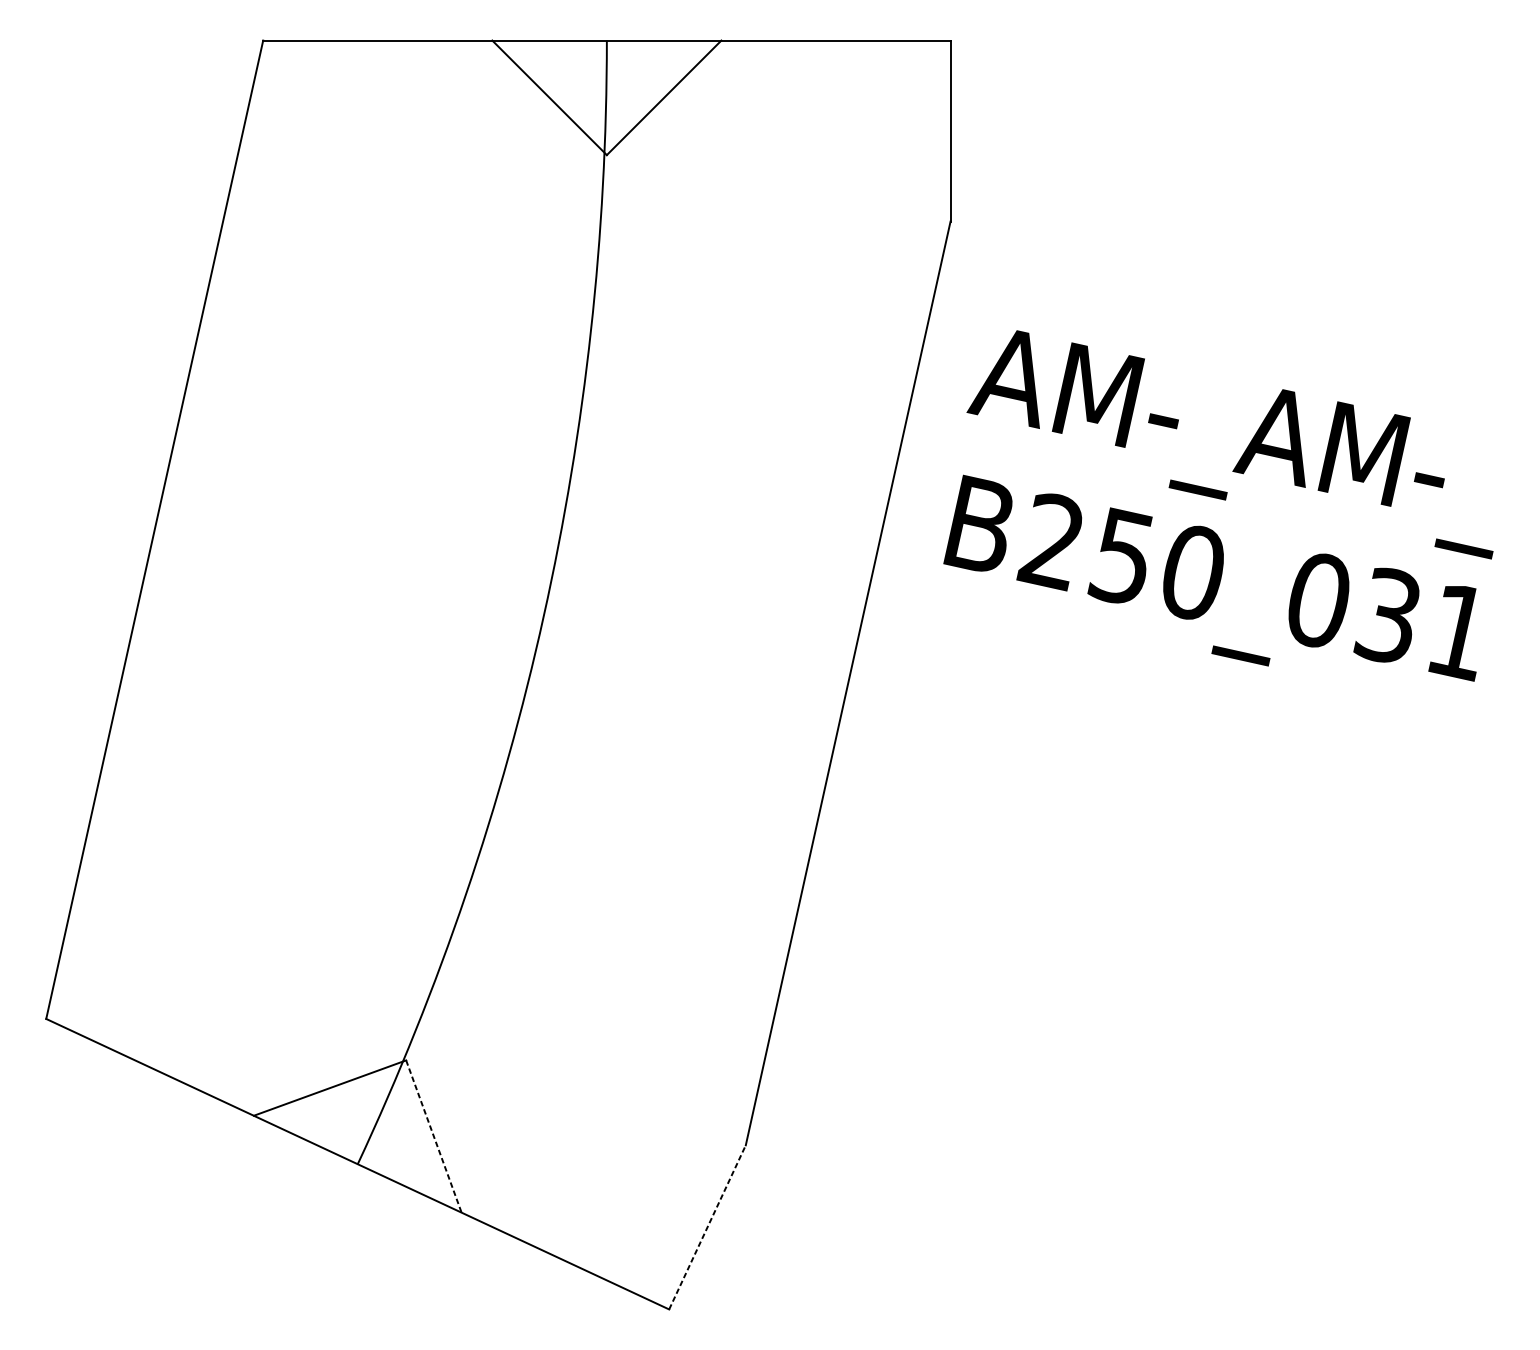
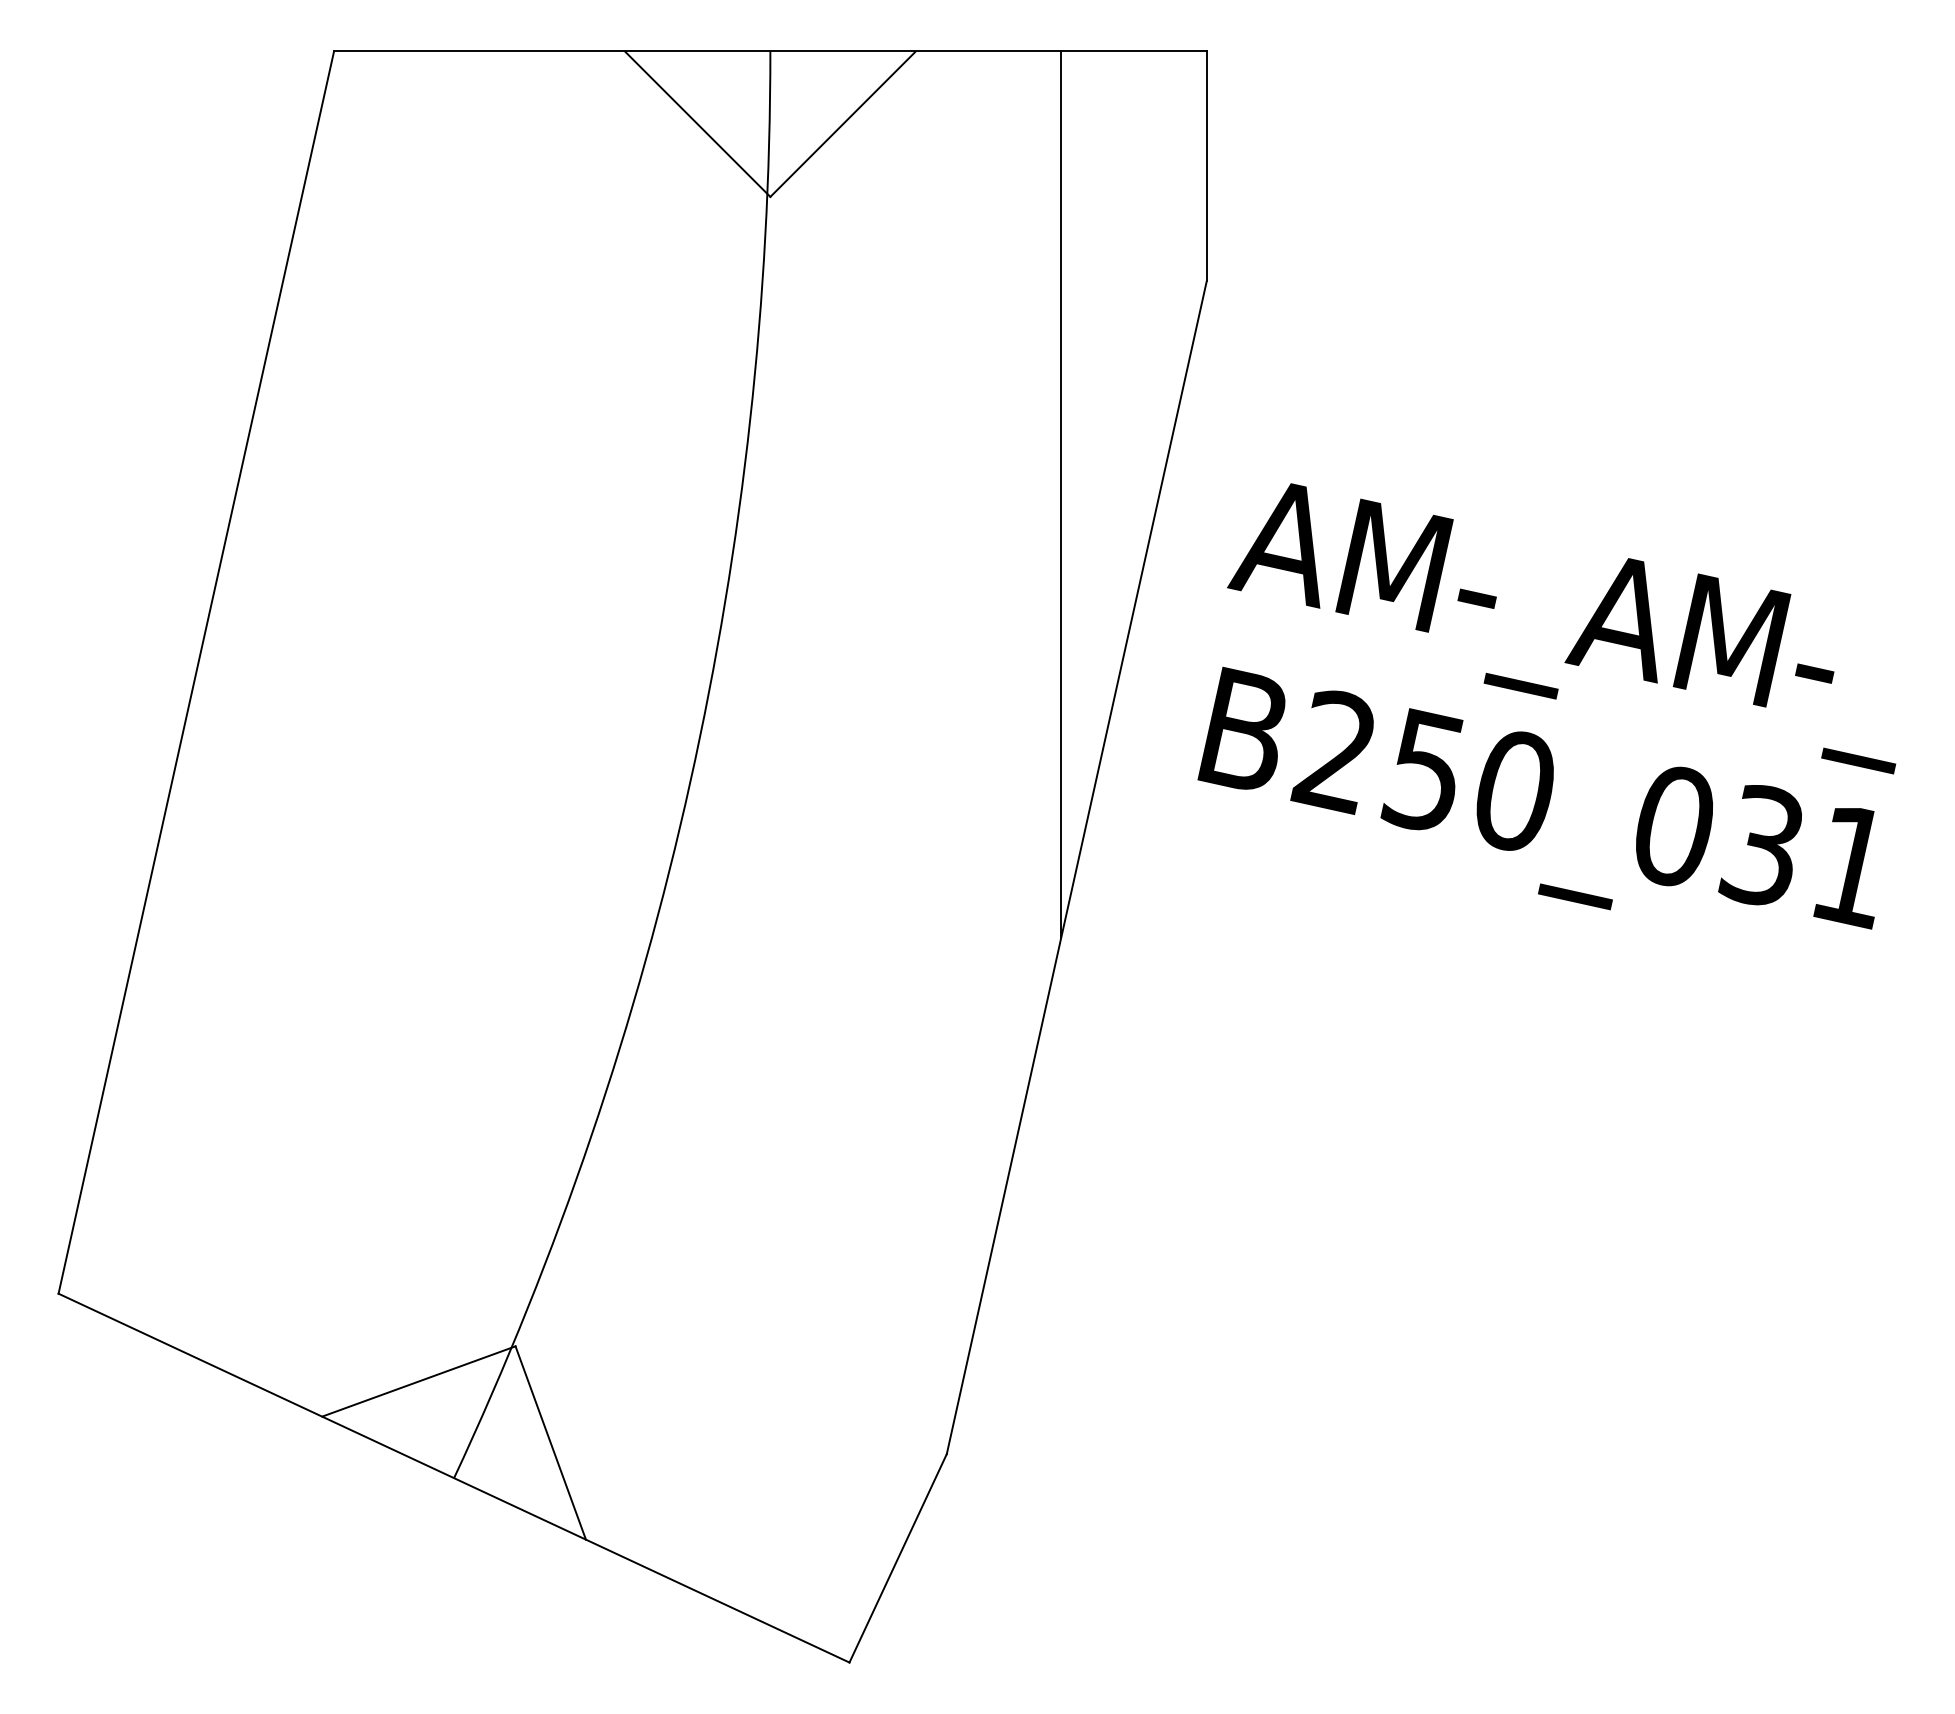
line: (836, 389) -> (1061, 494), added
text: (1218, 506) -> (1546, 706), moved
line: (433, 1136) -> (550, 1443), dashed -> solid
line: (707, 1226) -> (898, 1557), dashed -> solid

